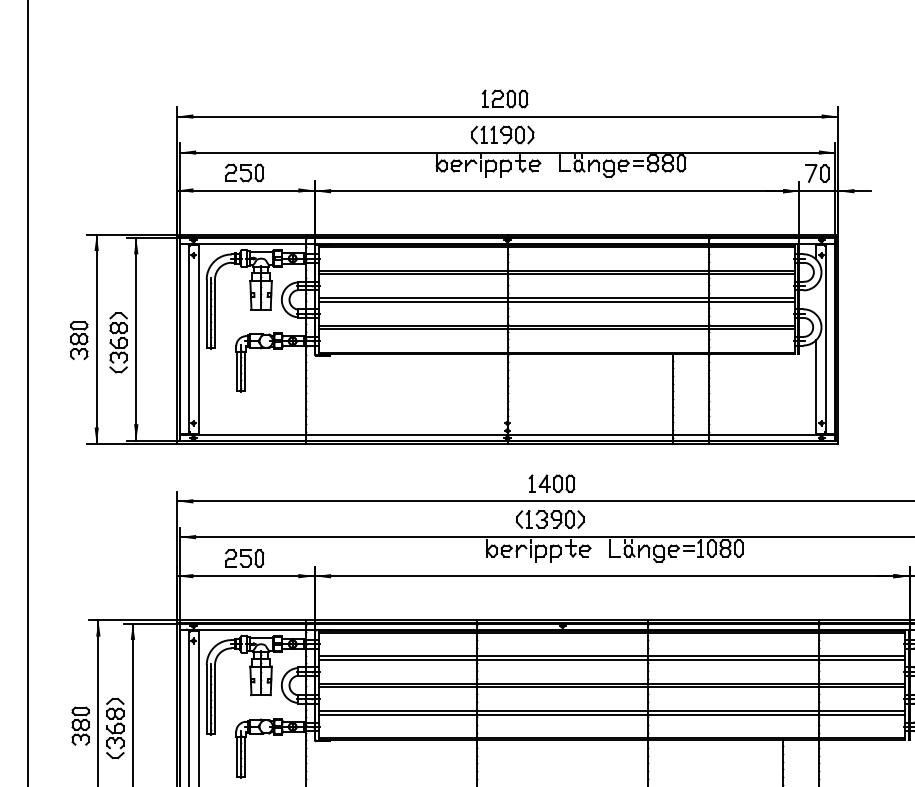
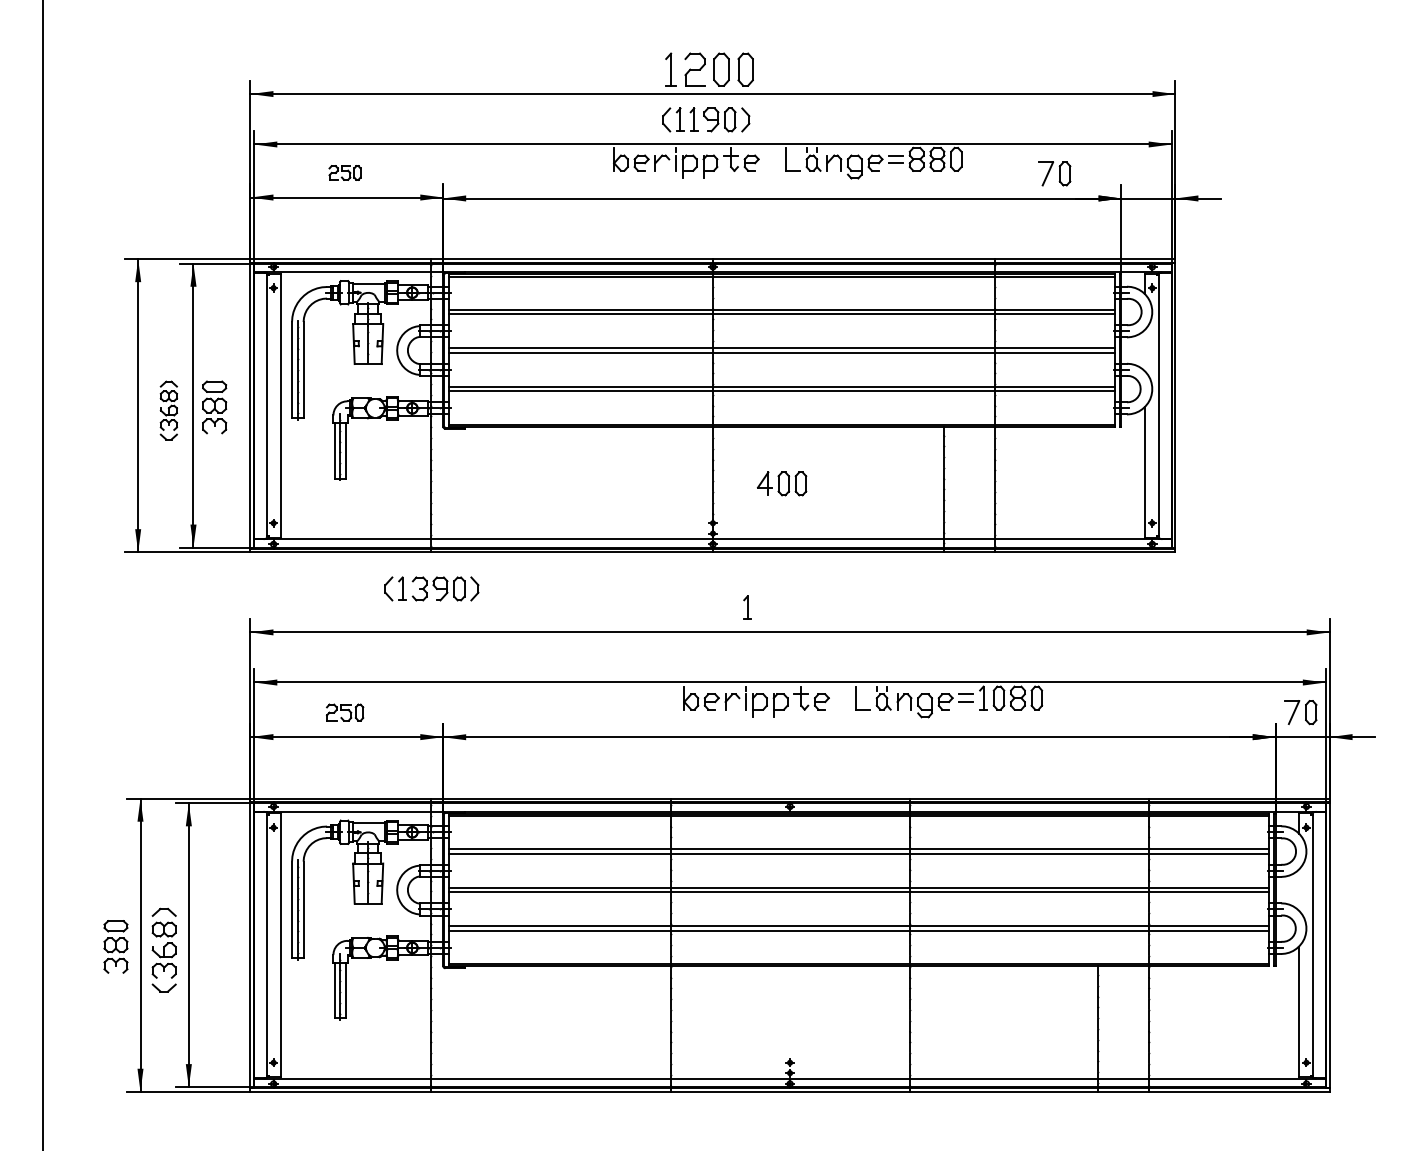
part: (505, 98) -> (709, 68), size x1.4
part: (244, 172) -> (344, 172), size x0.6
part: (817, 173) -> (1054, 173), moved
part: (79, 340) -> (214, 407), moved
part: (118, 342) -> (168, 410), size x0.7
part: (557, 483) -> (782, 483), moved
part: (550, 519) -> (431, 588), moved
part: (244, 558) -> (344, 712), size x0.7

